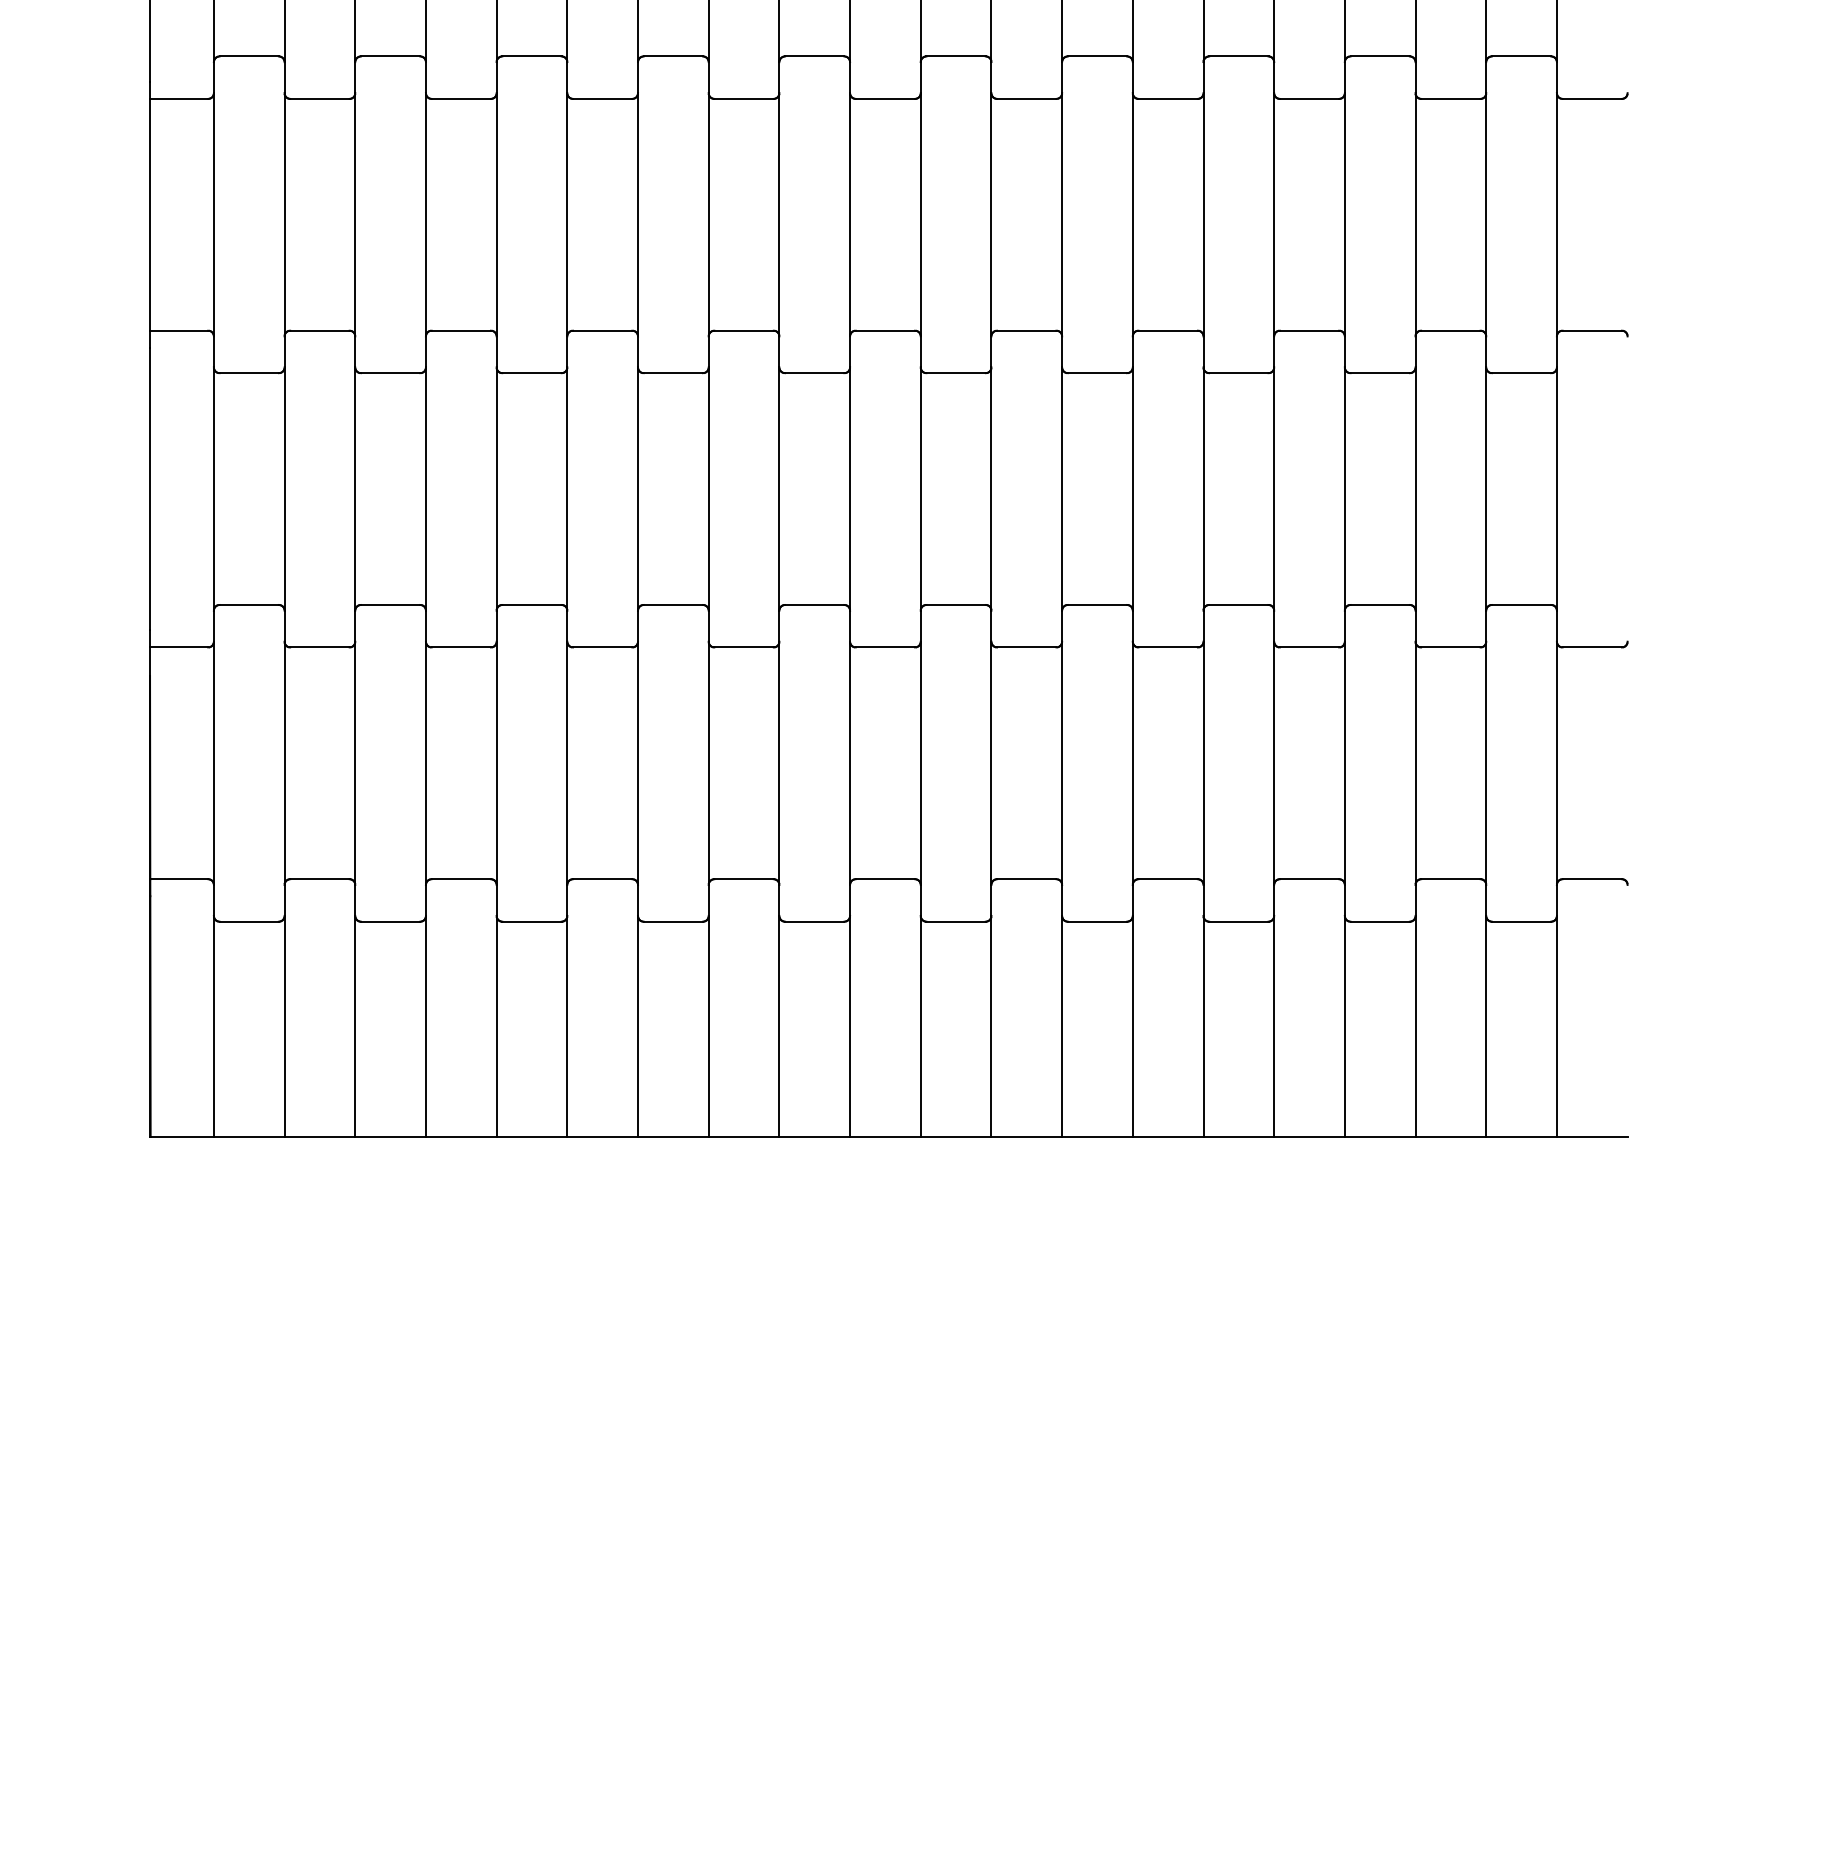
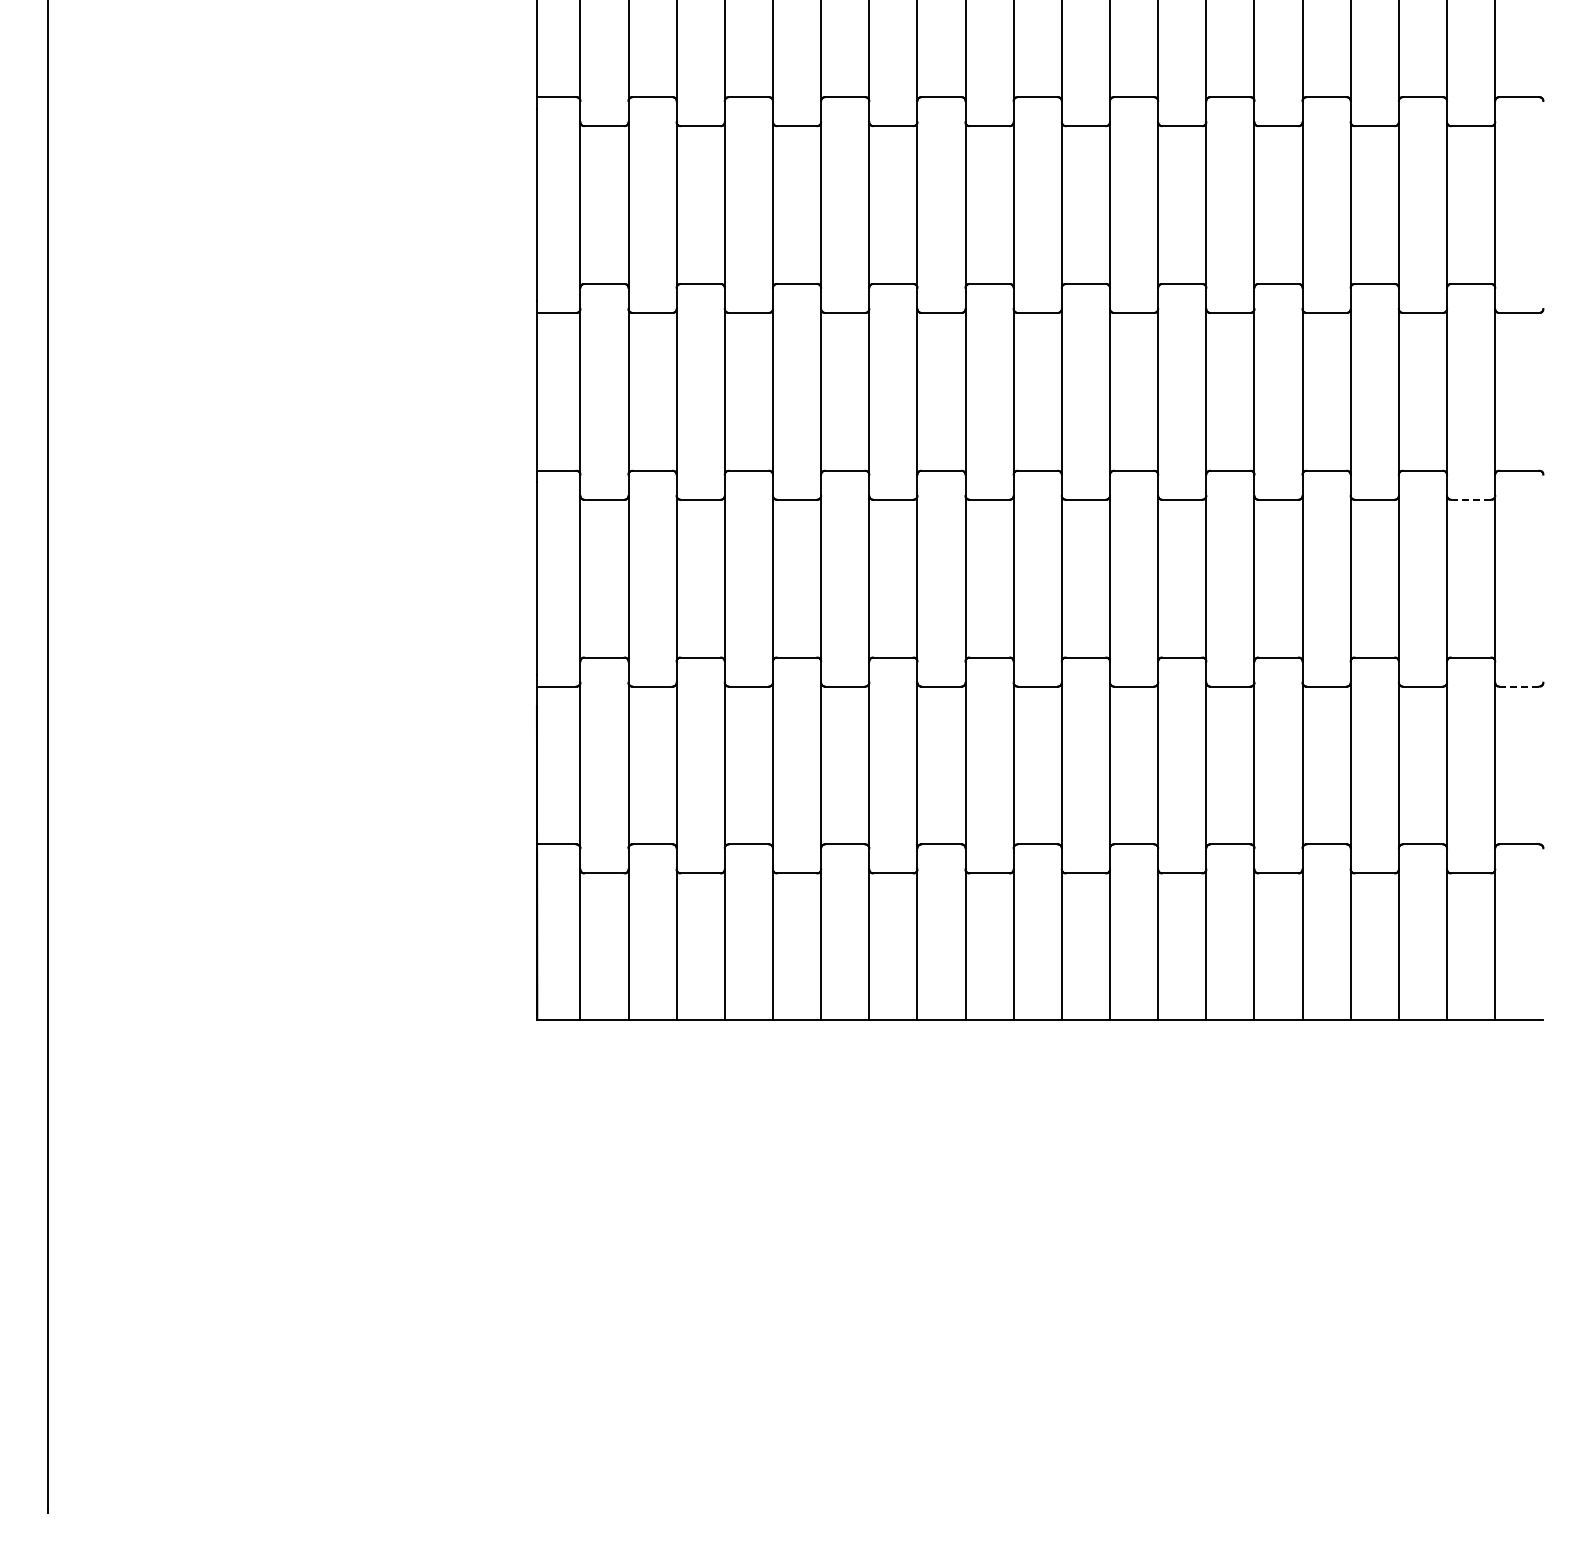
line: (1520, 372) -> (1470, 499), solid -> dashed
line: (1591, 647) -> (1518, 686), solid -> dashed

